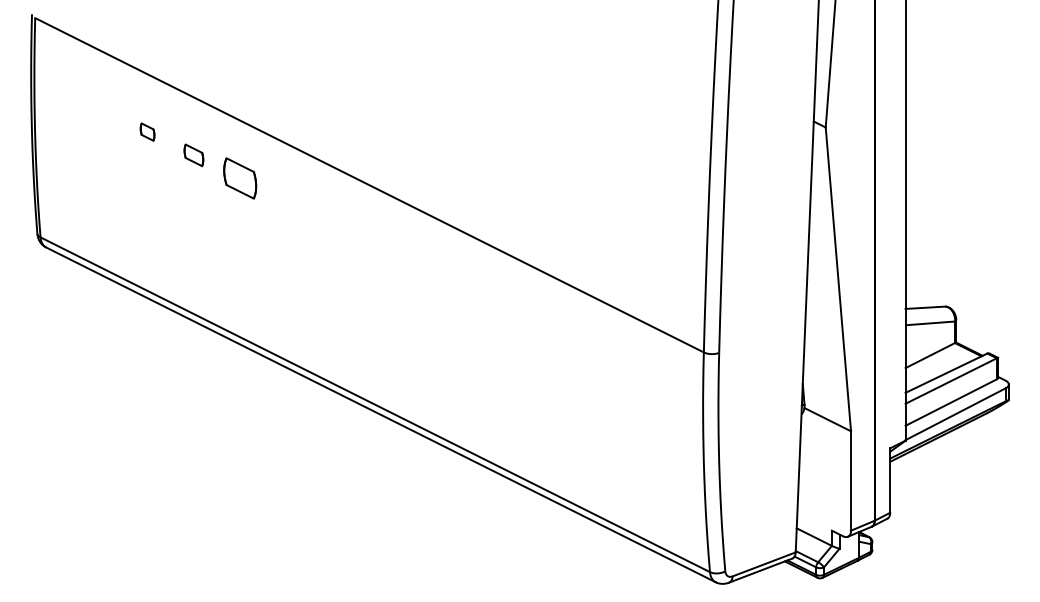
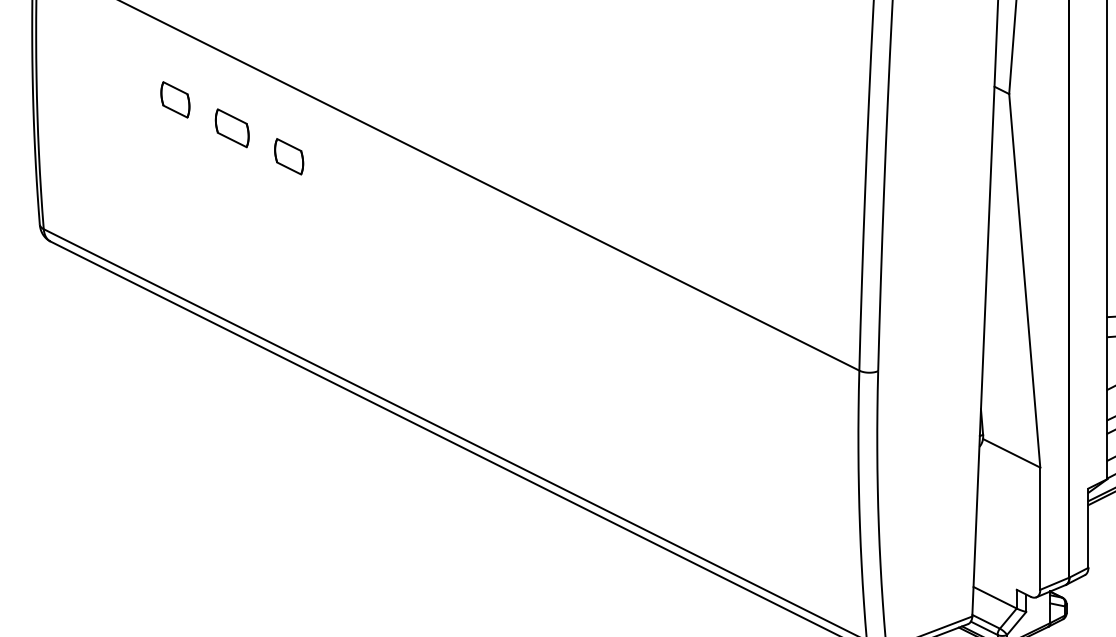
part: (147, 131) -> (175, 98), size x1.67
part: (193, 155) -> (231, 128), size x1.43
part: (239, 178) -> (288, 156), size x0.71

